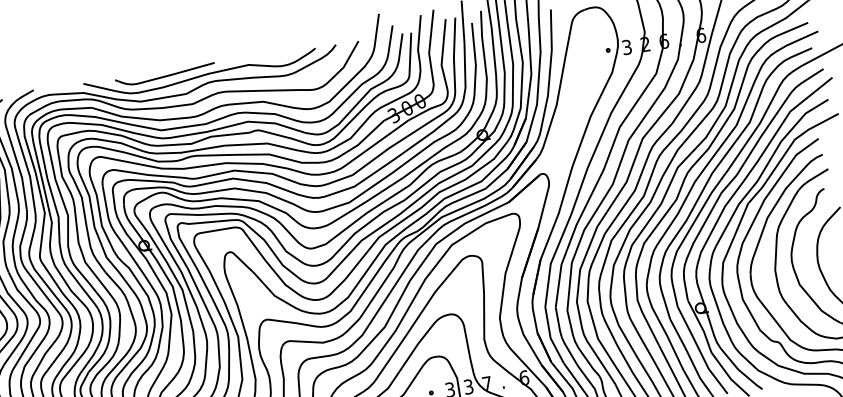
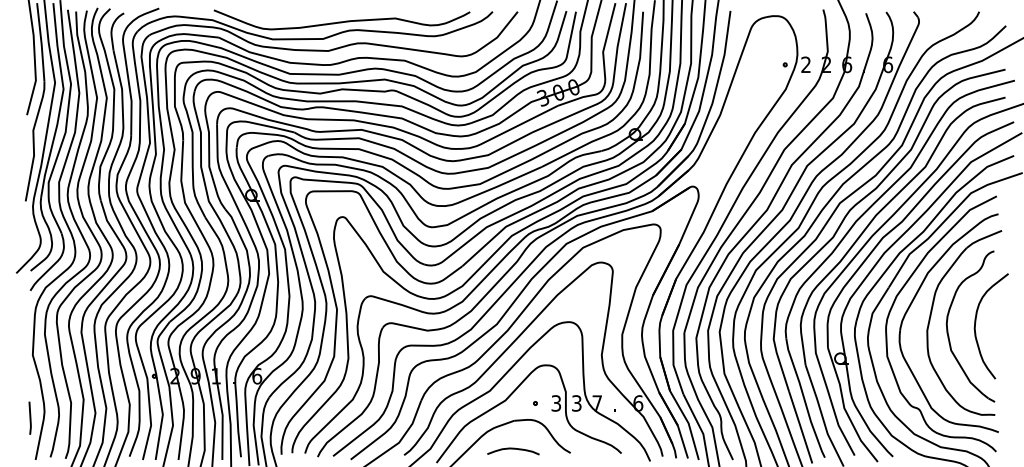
text: (626, 47) -> (805, 64), 3 -> 2
curve: (165, 75) -> (303, 15), removed

